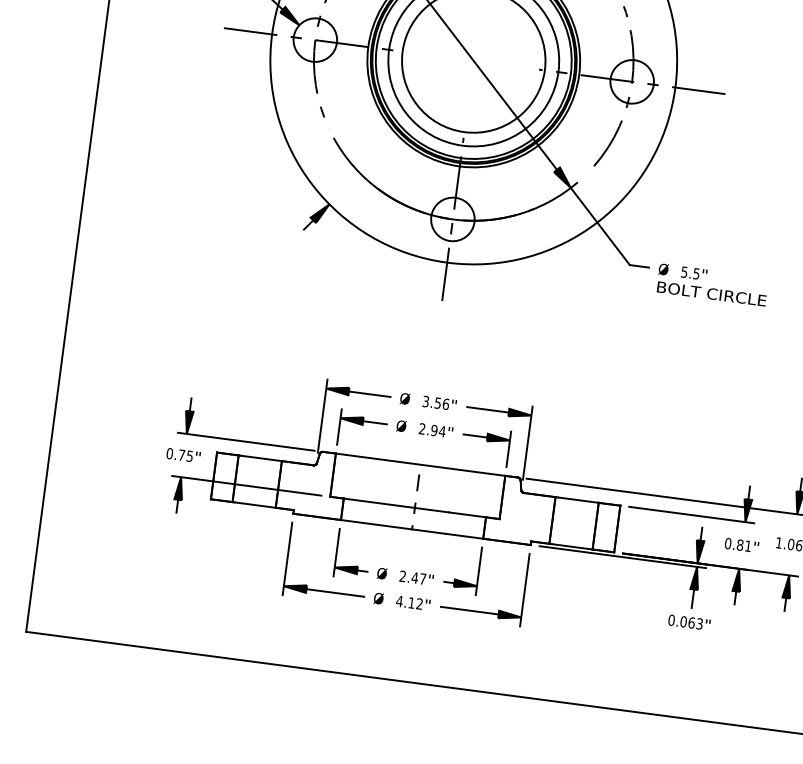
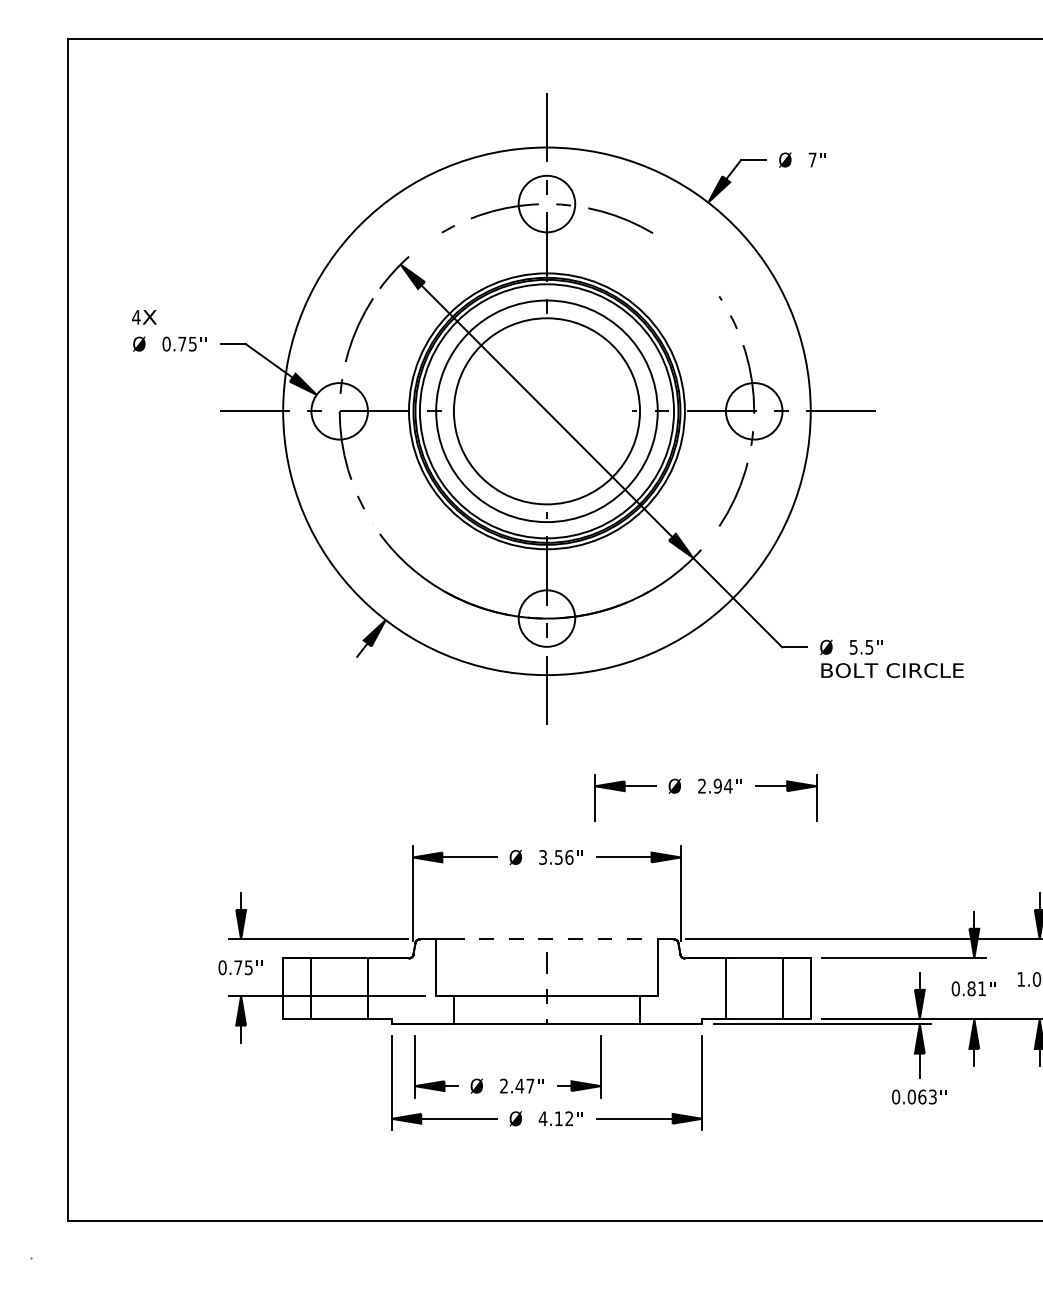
part: (423, 437) -> (705, 797), moved
line: (426, 465) -> (554, 939), solid -> dashed
part: (403, 570) -> (504, 1078), moved

